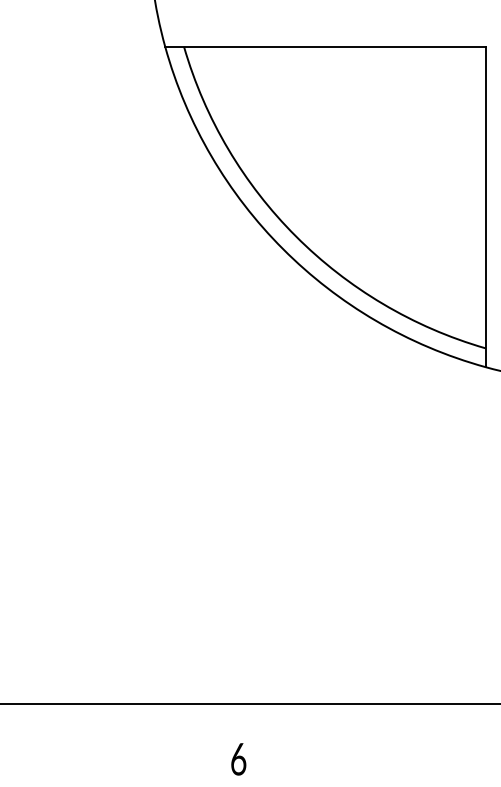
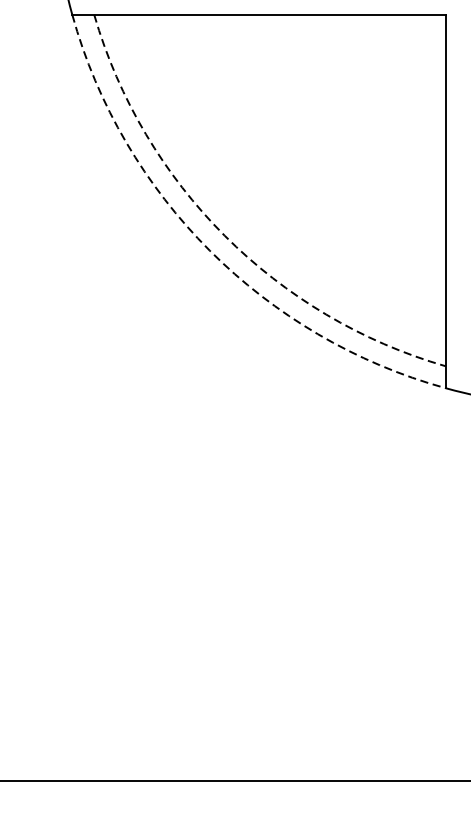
arc: (295, 236) -> (224, 235), solid -> dashed
arc: (283, 249) -> (210, 251), solid -> dashed

